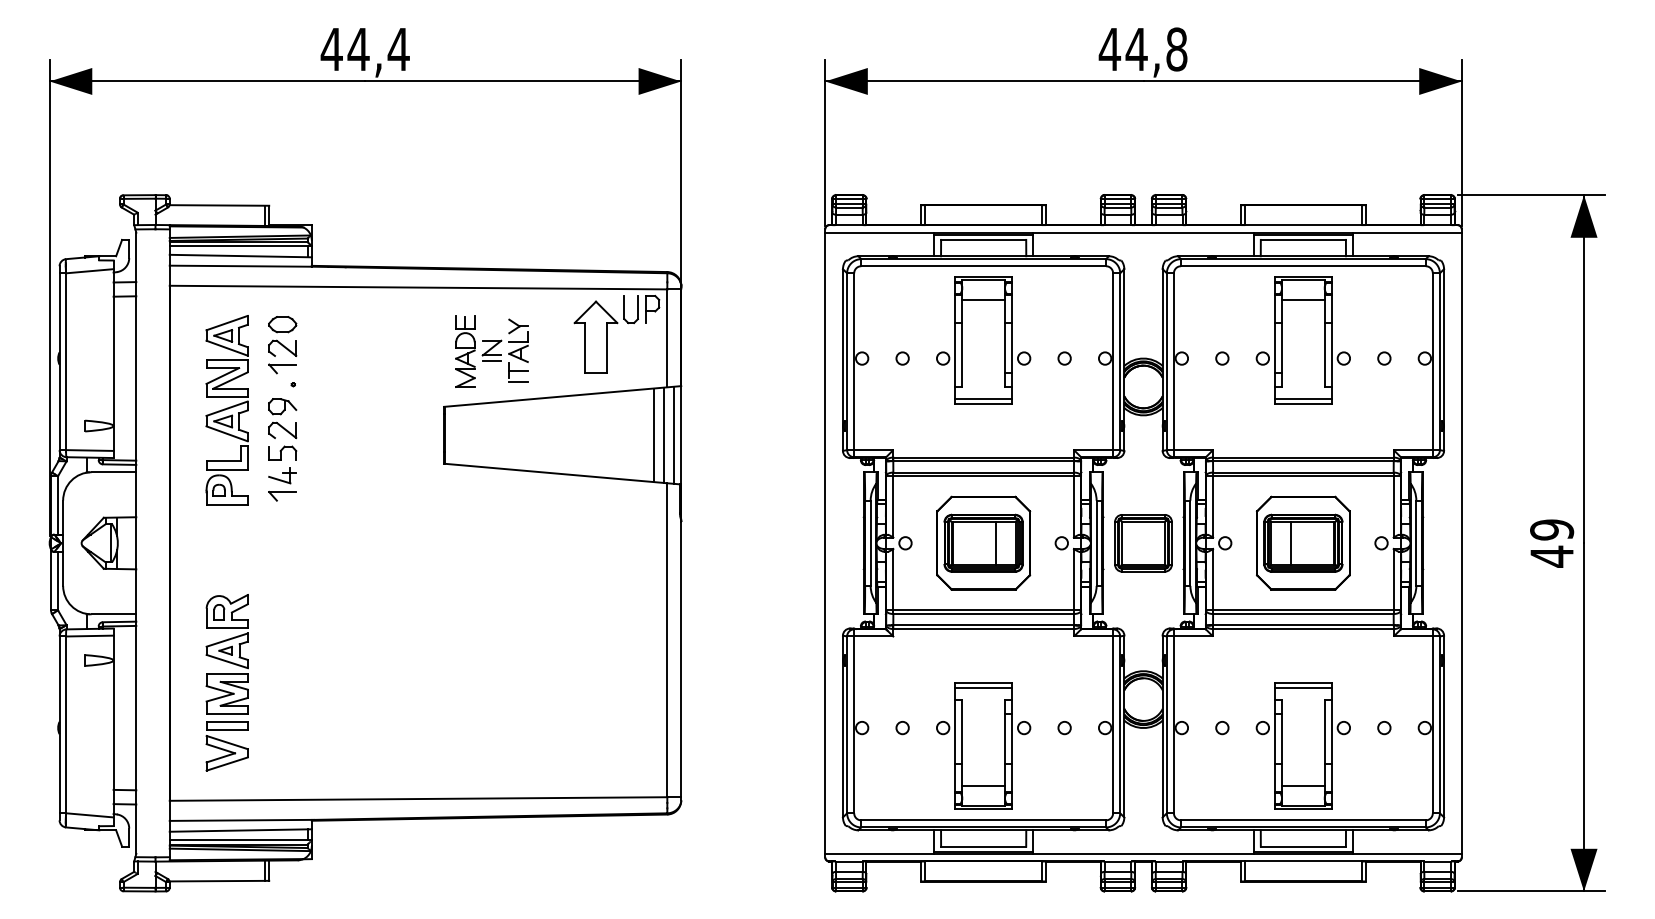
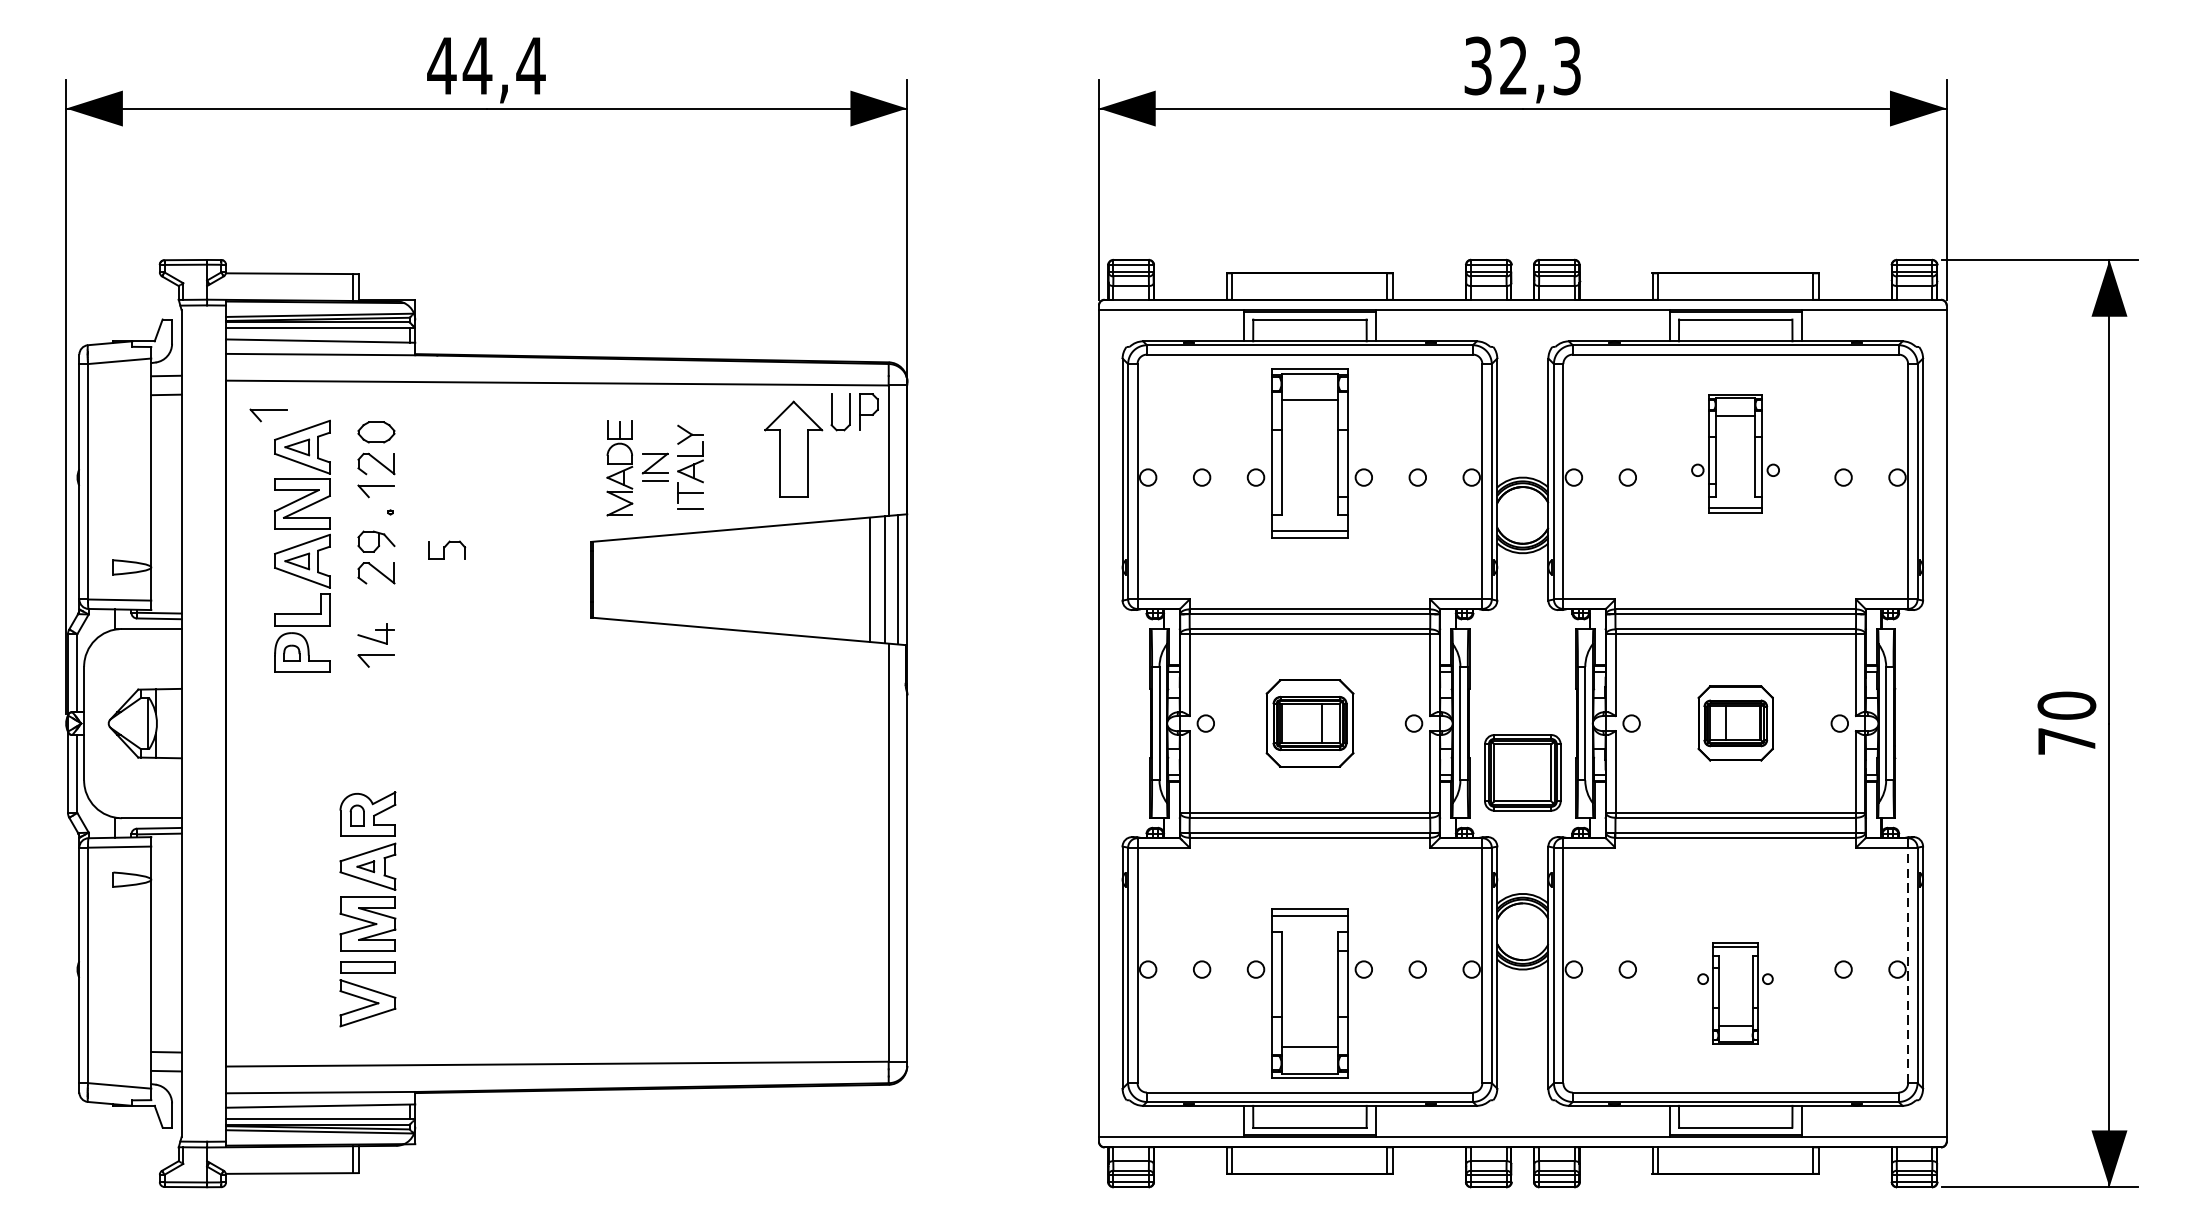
text: (1142, 49) -> (1521, 66), 44,8 -> 32,3
part: (201, 311) -> (268, 414), added
part: (1302, 340) -> (1734, 453), size x0.7
part: (282, 452) -> (446, 549), moved
part: (983, 542) -> (1309, 722), size x0.7
part: (1303, 542) -> (1735, 722), size x0.6
part: (1143, 543) -> (1522, 773), moved
text: (1552, 543) -> (2067, 723), 49 -> 70
part: (226, 682) -> (366, 908), moved
line: (1432, 721) -> (1907, 960), solid -> dashed
part: (1302, 745) -> (1734, 992), size x0.6

